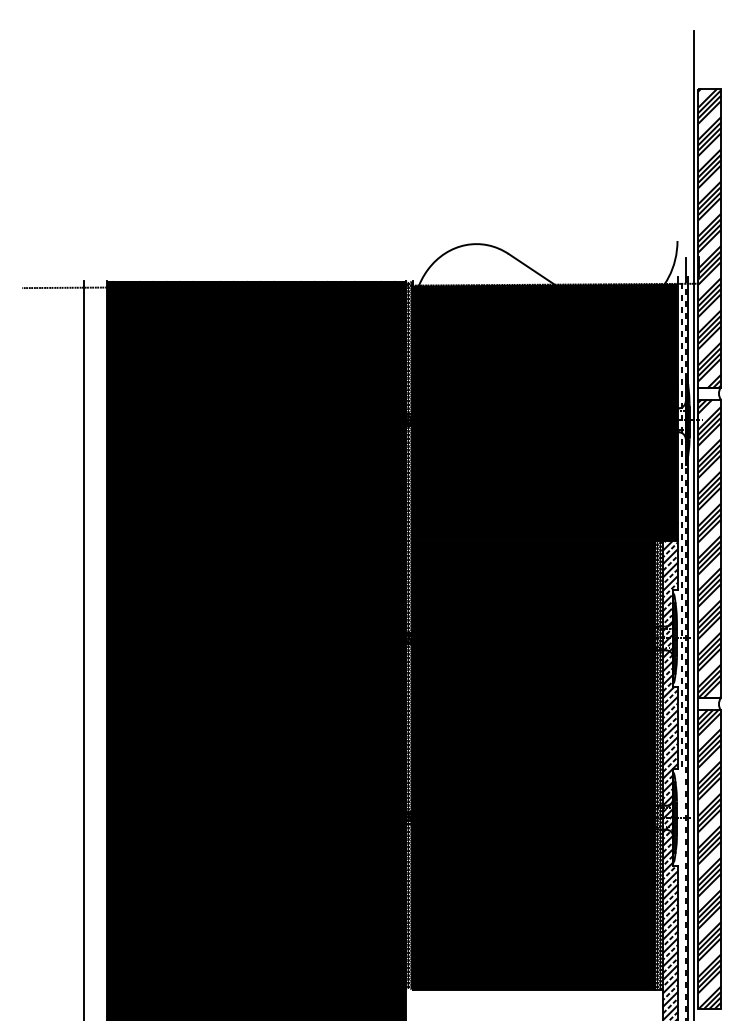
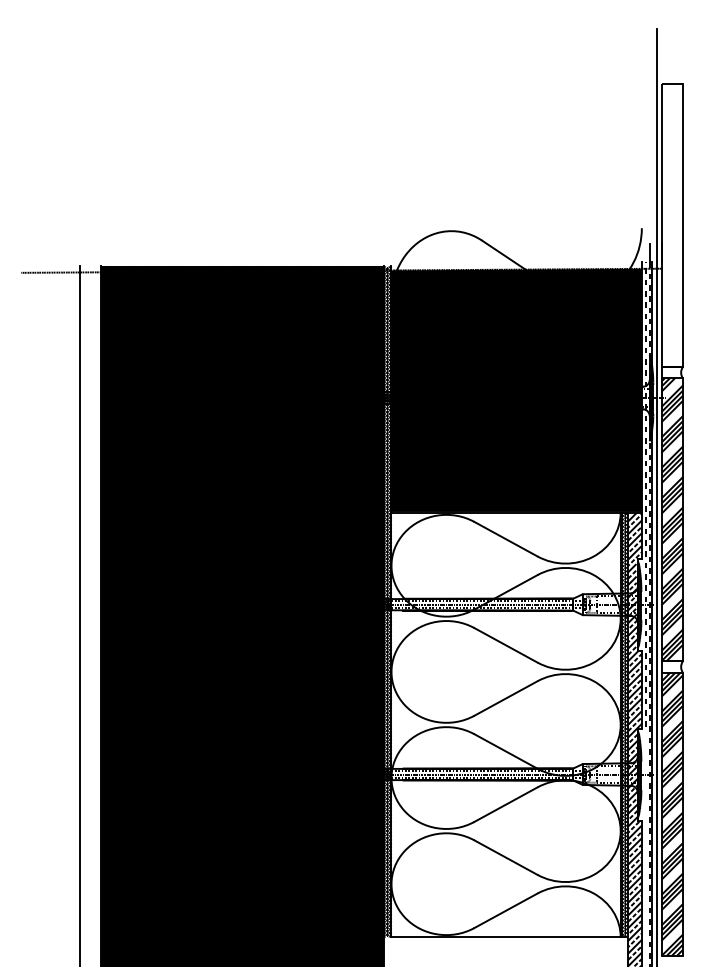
hatch: (708, 238) -> (671, 225), removed
fill: (533, 764) -> (505, 724), removed

